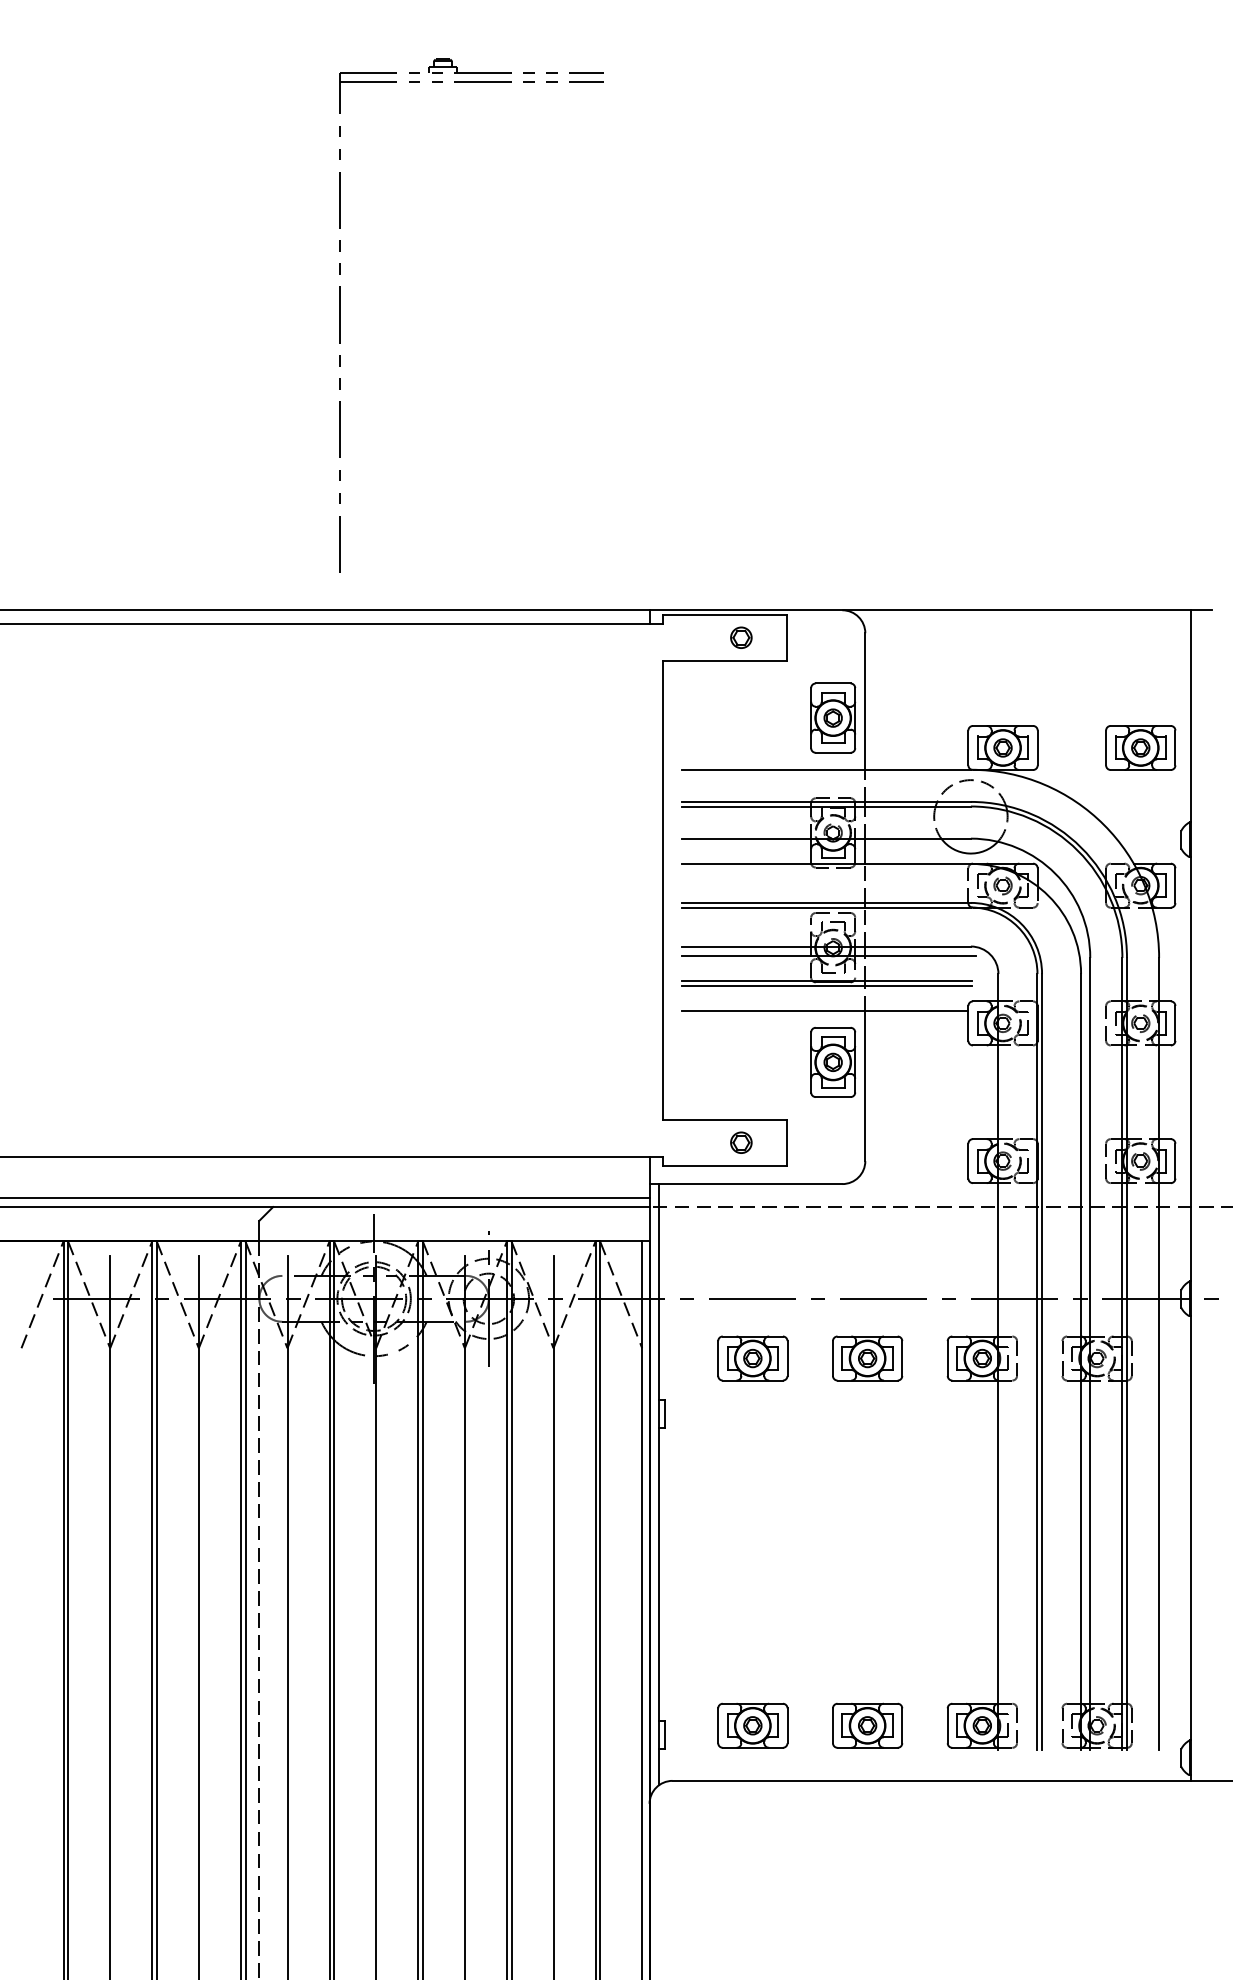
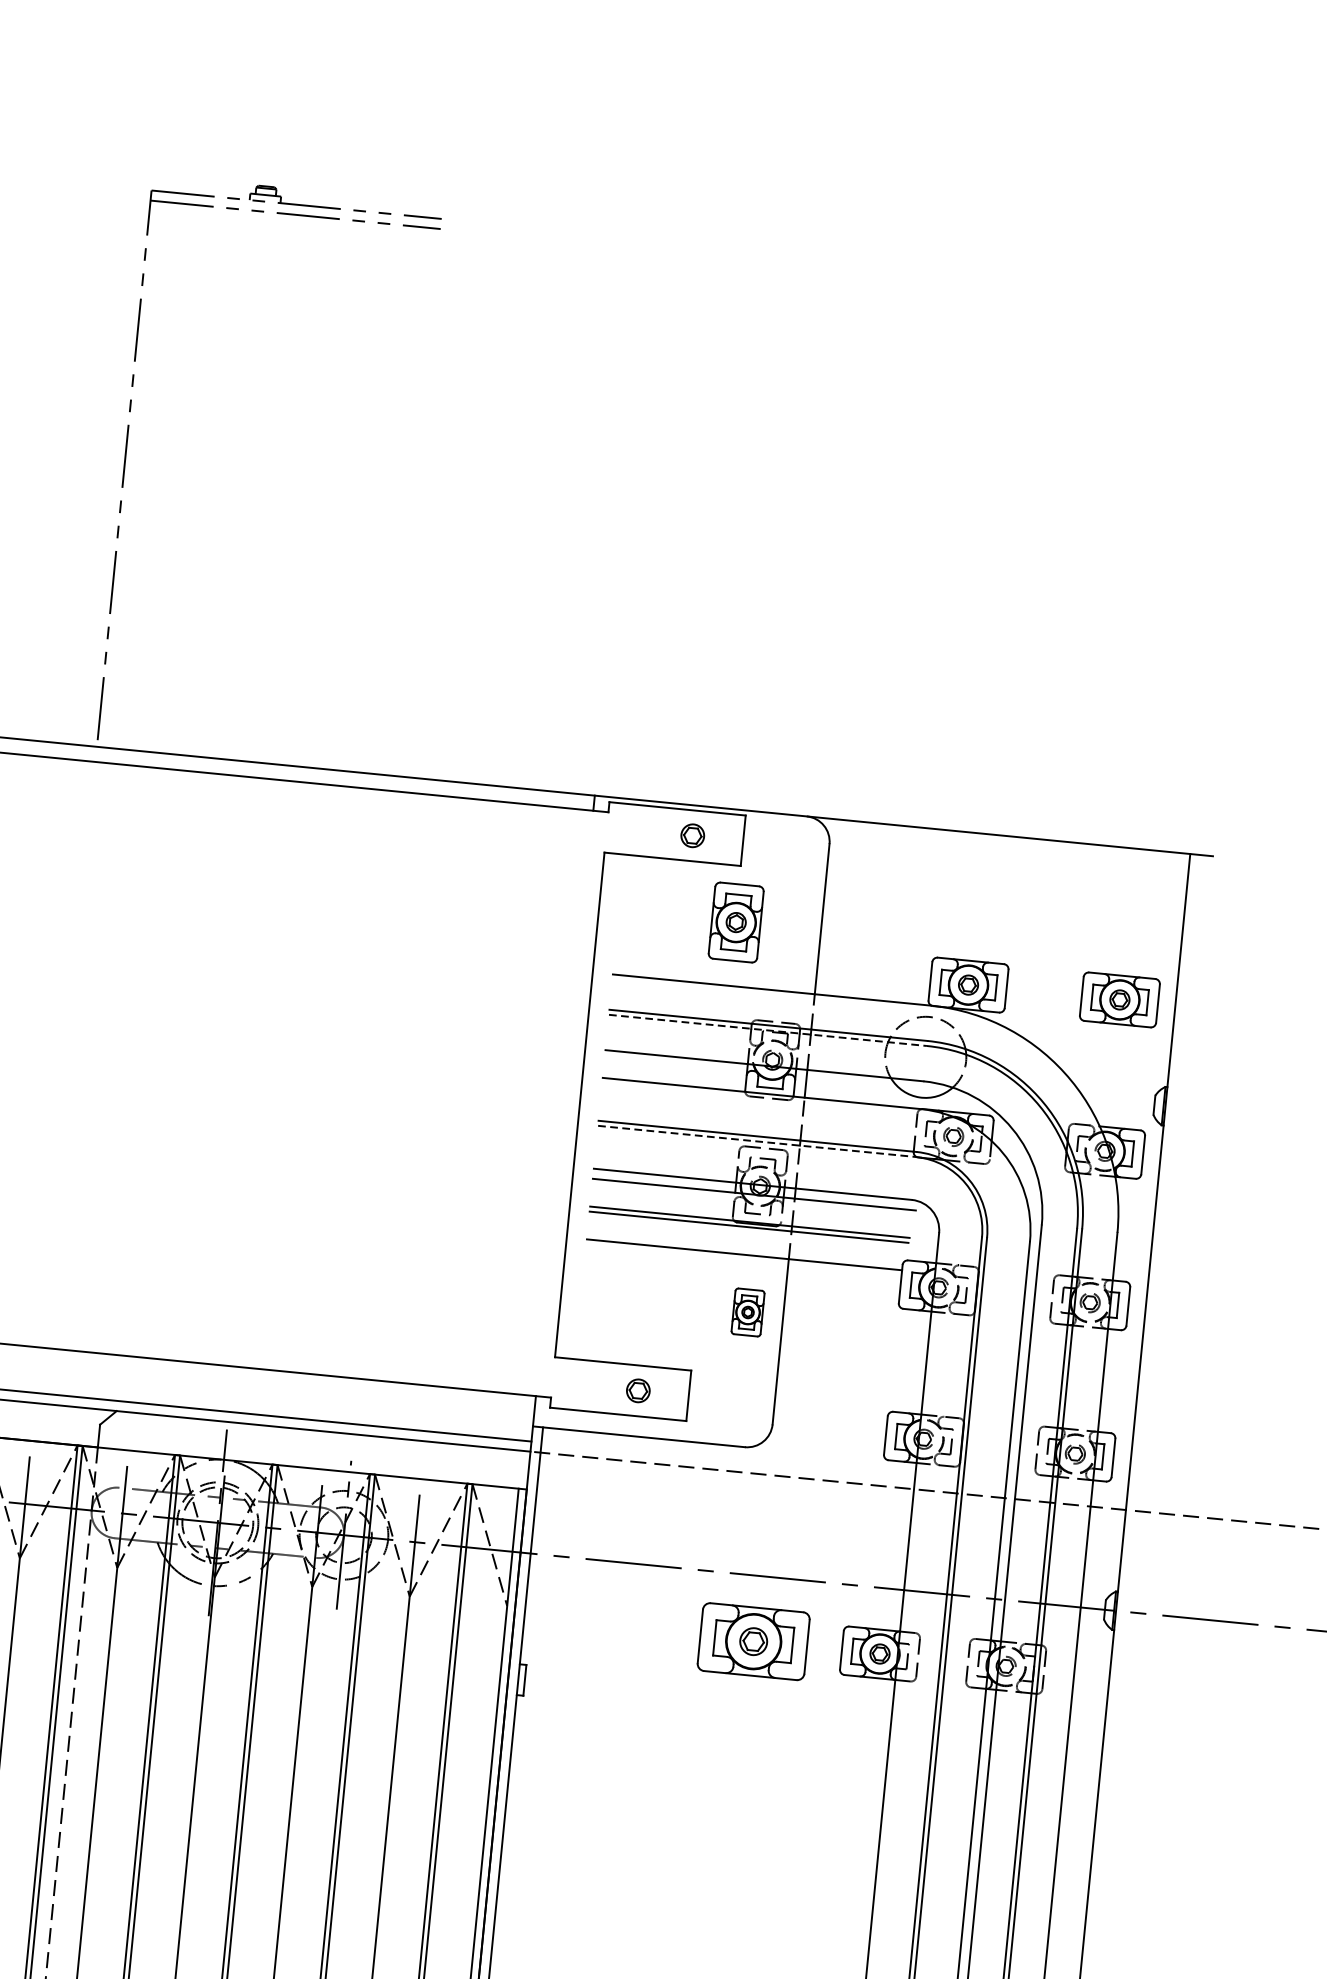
part: (340, 315) -> (126, 456), moved
part: (833, 717) -> (736, 921), moved
line: (826, 806) -> (768, 1030), solid -> dashed
line: (826, 907) -> (757, 1141), solid -> dashed
part: (833, 1062) -> (748, 1312), size x0.6
part: (752, 1358) -> (627, 1629), removed
part: (867, 1358) -> (753, 1641), size x1.4

